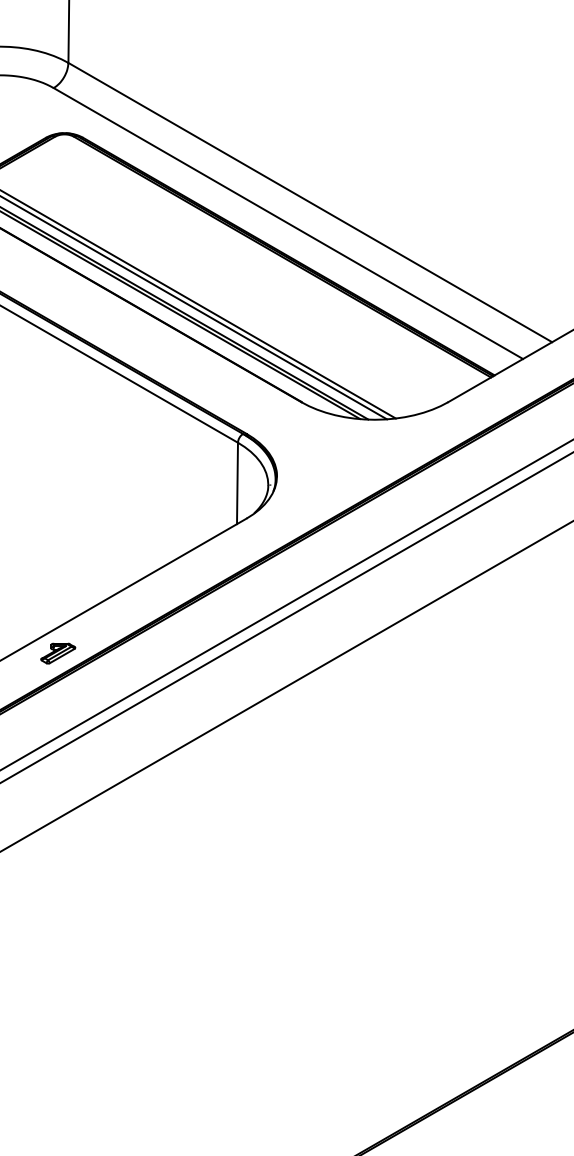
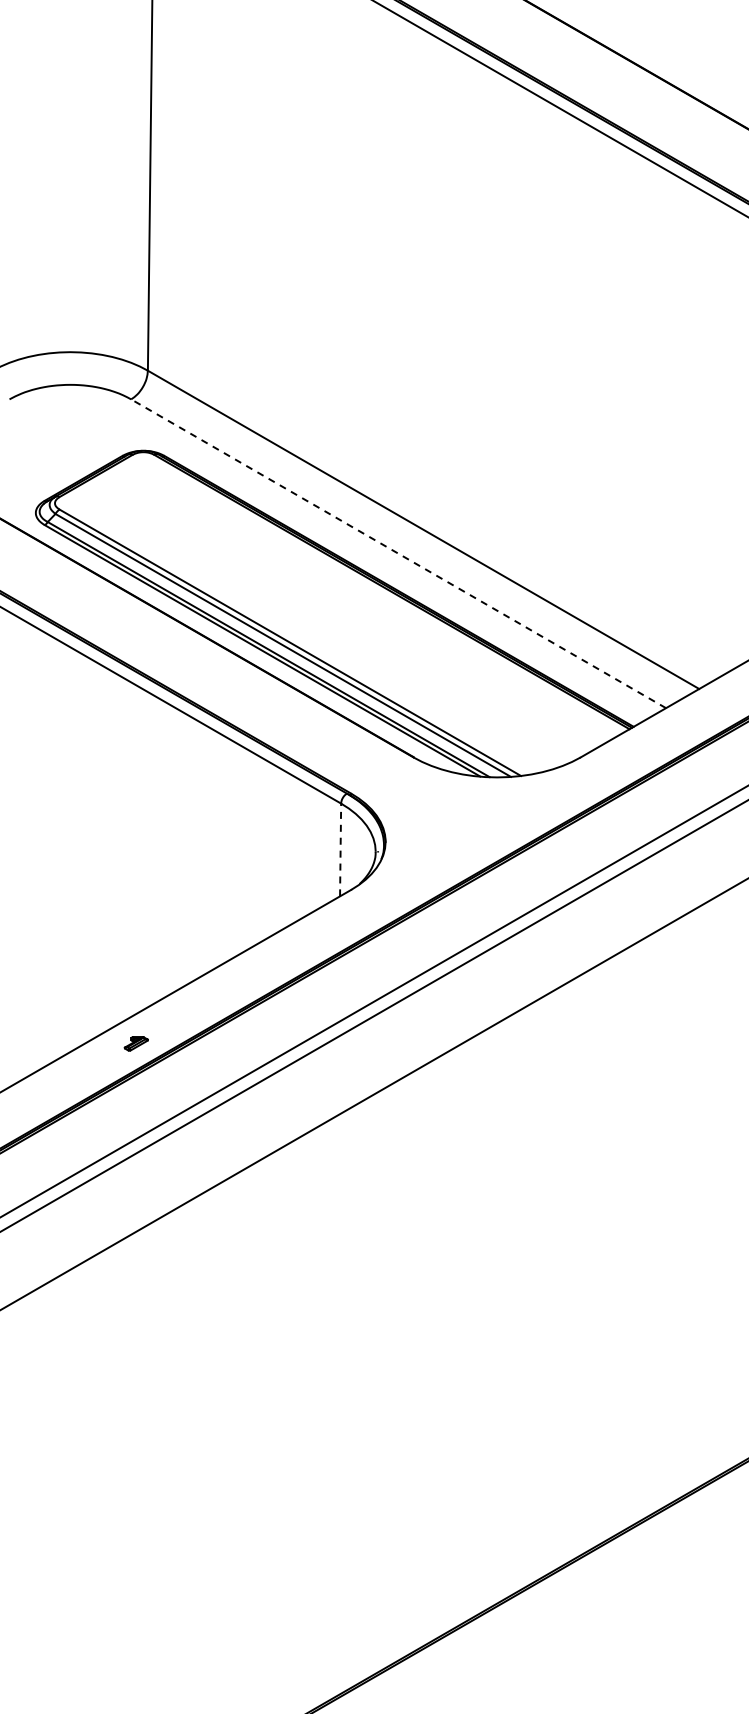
line: (288, 223) -> (398, 553), solid -> dashed
line: (237, 483) -> (340, 849), solid -> dashed
part: (58, 653) -> (136, 1043), size x0.6

